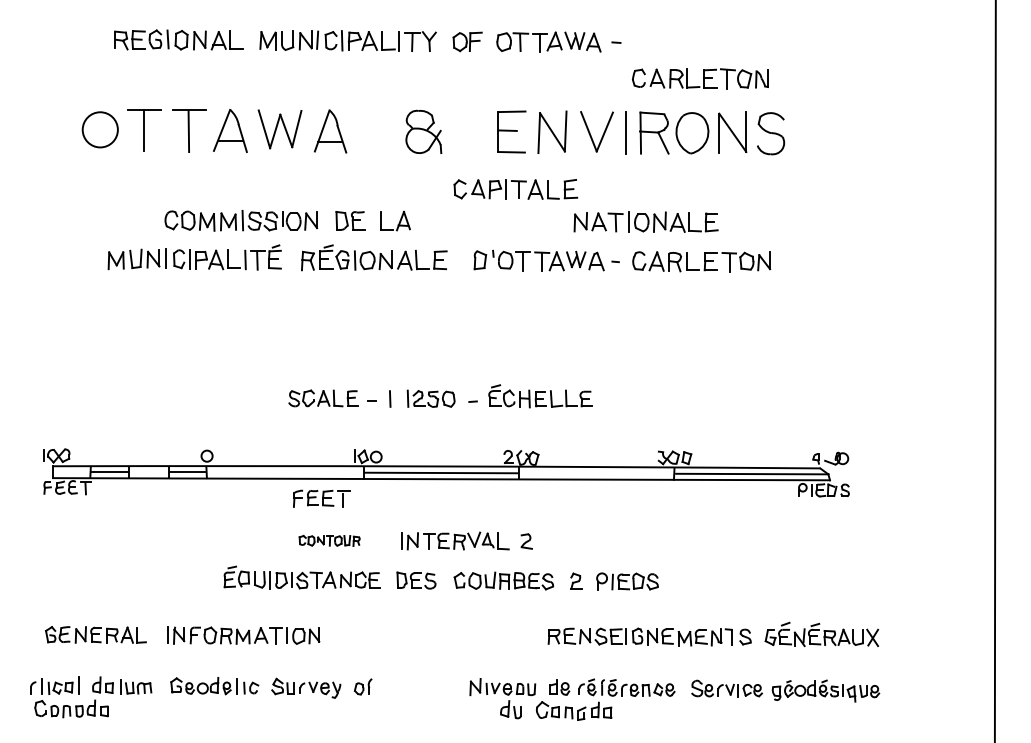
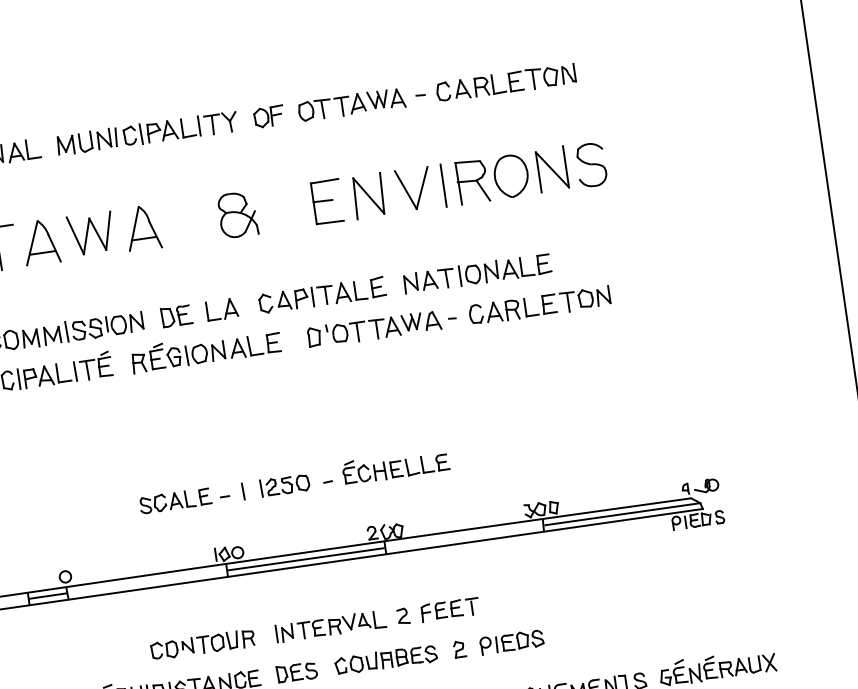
part: (700, 78) -> (506, 82), moved
part: (515, 189) -> (322, 295), moved
part: (321, 498) -> (449, 609), moved
part: (329, 540) -> (202, 644), size x1.67

